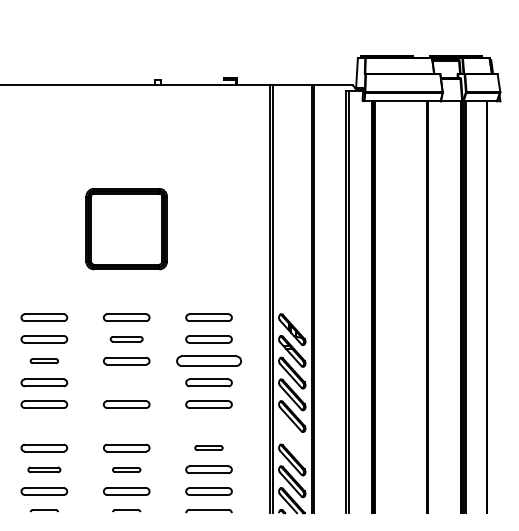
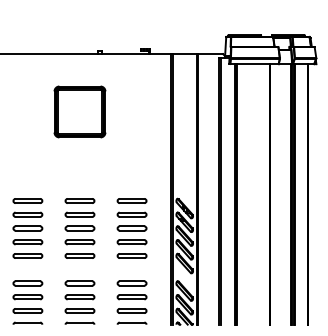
part: (125, 228) -> (79, 111), moved
part: (125, 339) -> (79, 214), size x1.43
part: (43, 361) -> (27, 228), size x1.67
part: (208, 361) -> (131, 228), size x0.71
part: (125, 383) -> (79, 242), added
part: (208, 448) -> (131, 283), size x1.67
part: (43, 470) -> (27, 297), size x1.43
part: (125, 470) -> (79, 297), size x1.67
part: (43, 509) -> (27, 322), size x1.67
part: (125, 509) -> (79, 322), size x1.67

